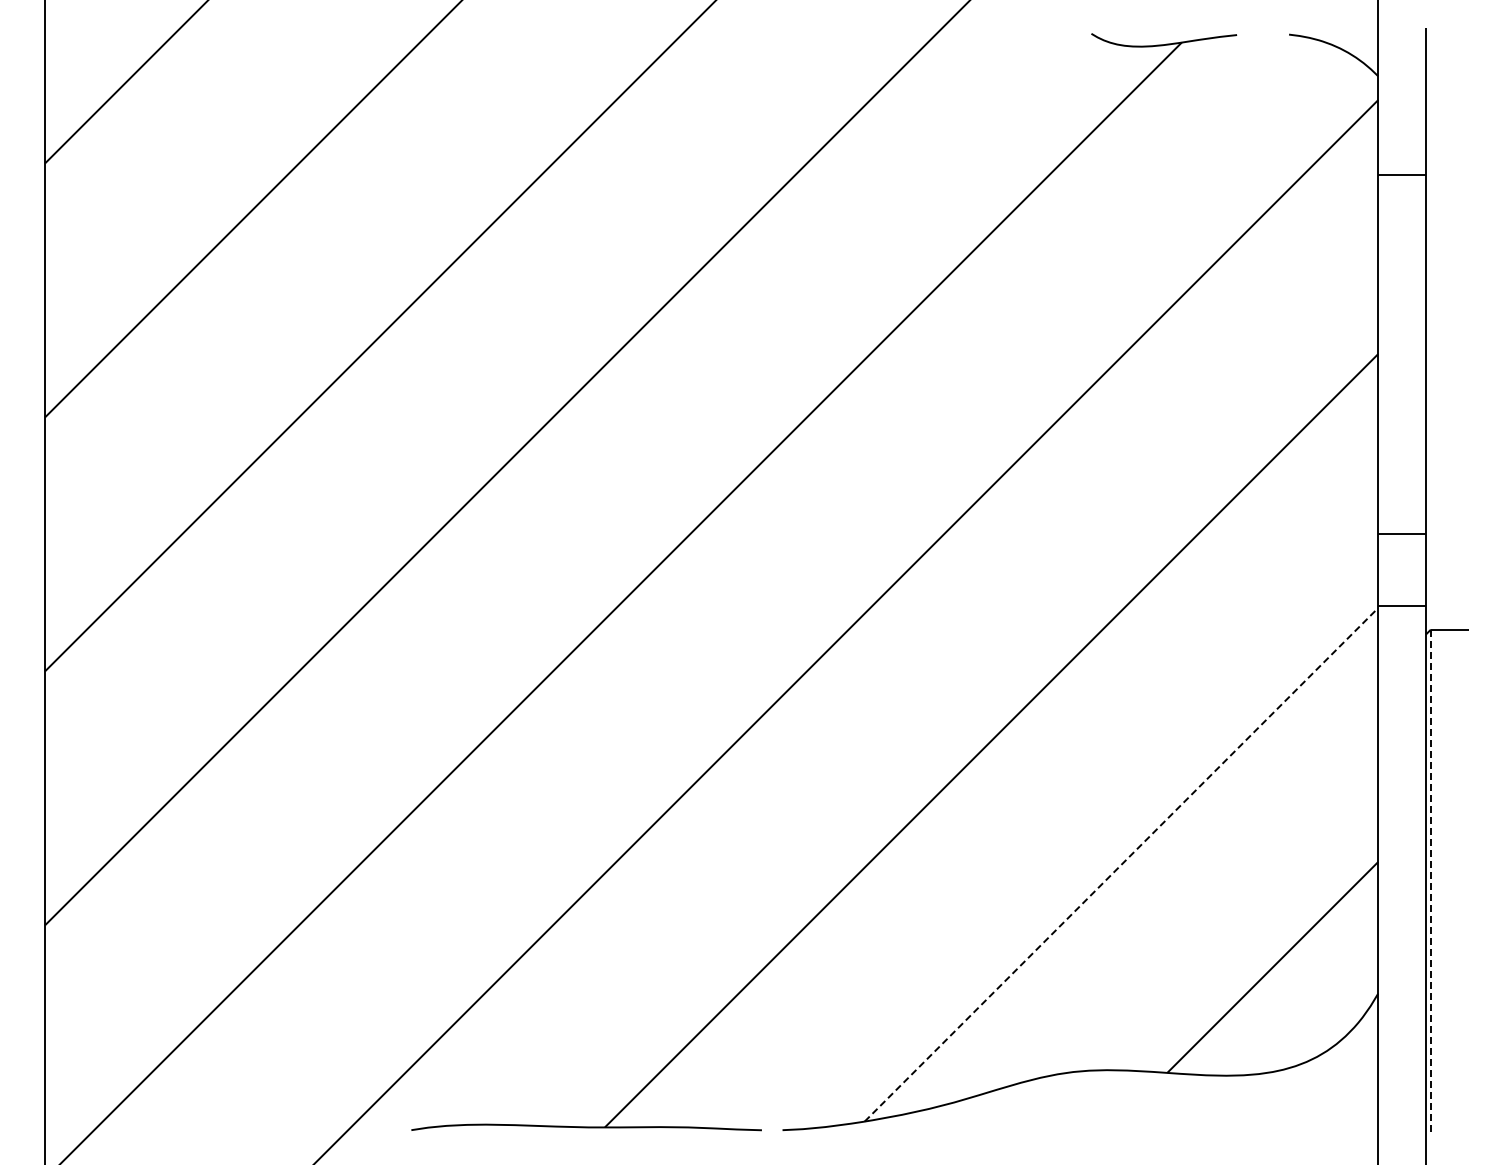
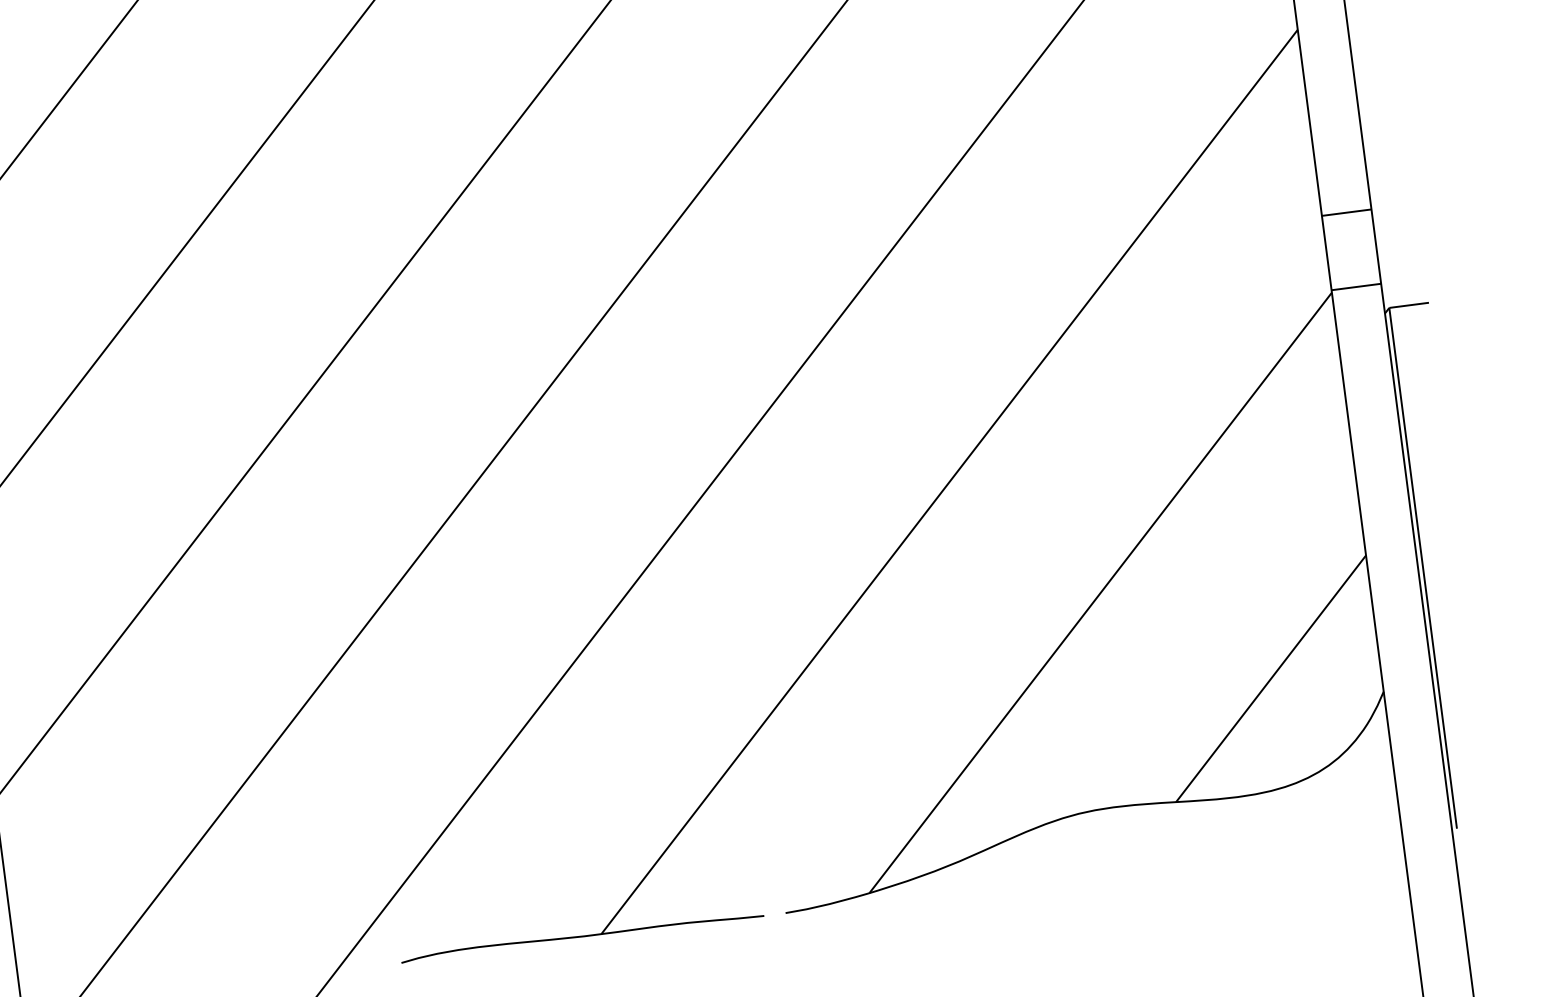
line: (1121, 864) -> (1100, 592), dashed -> solid
line: (1430, 881) -> (1422, 568), dashed -> solid

